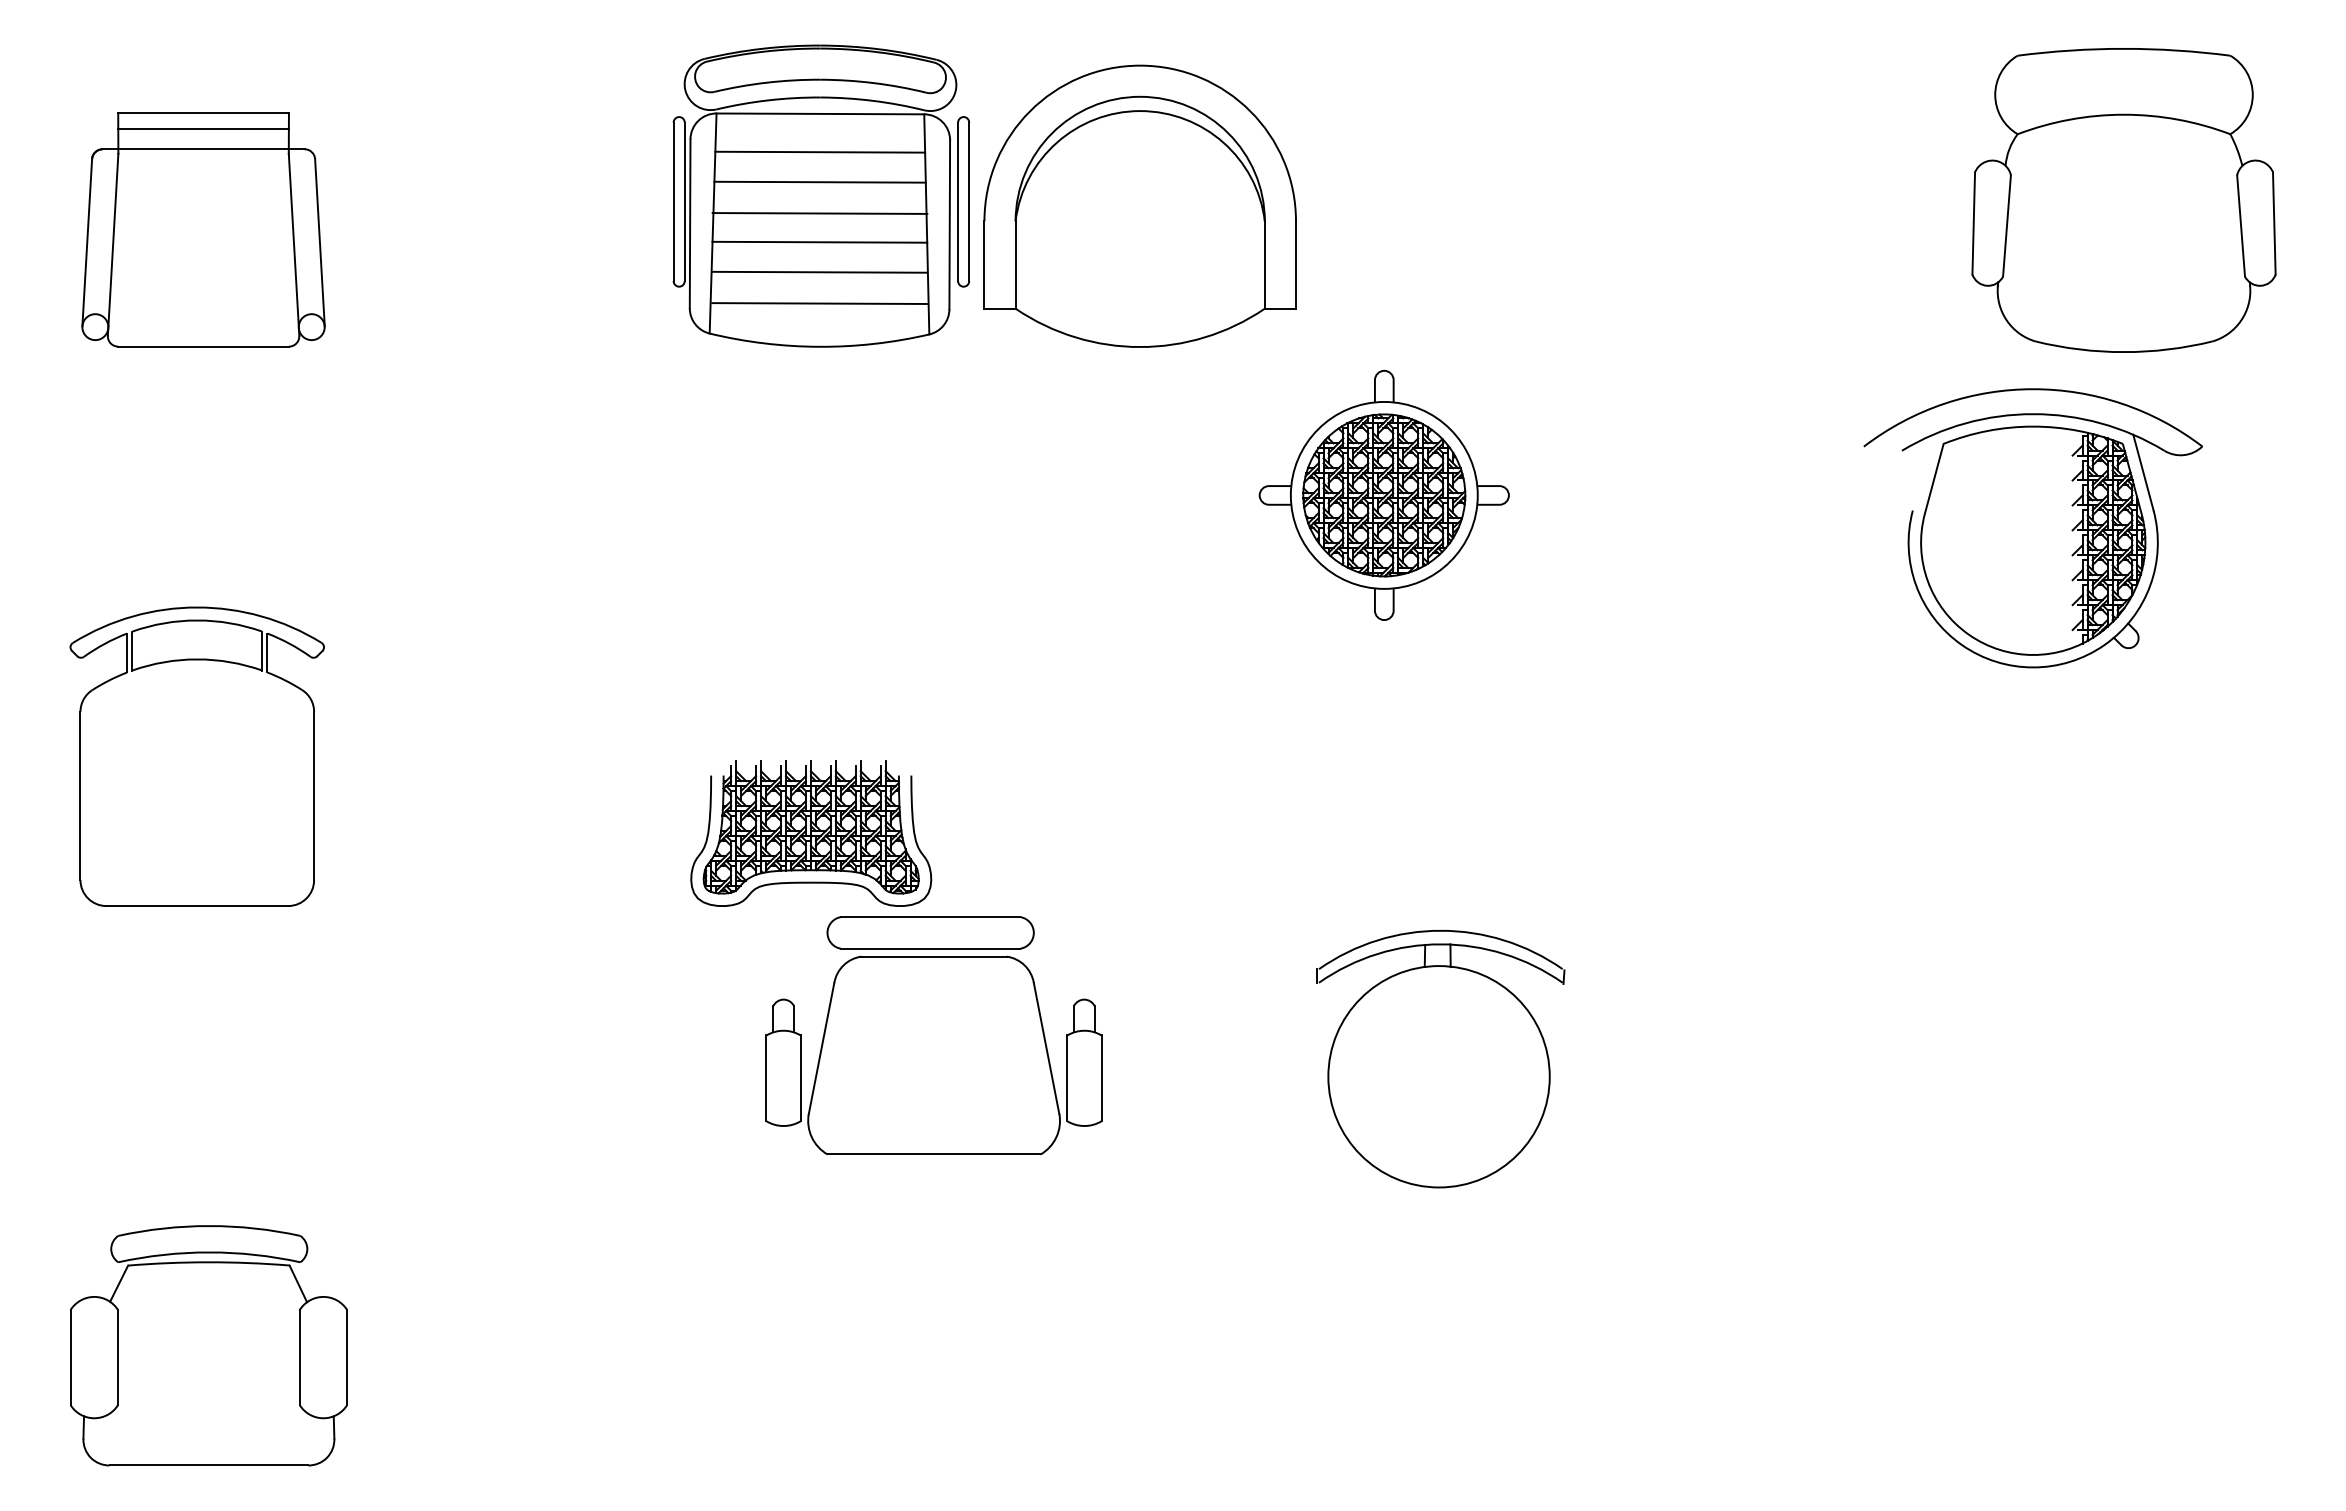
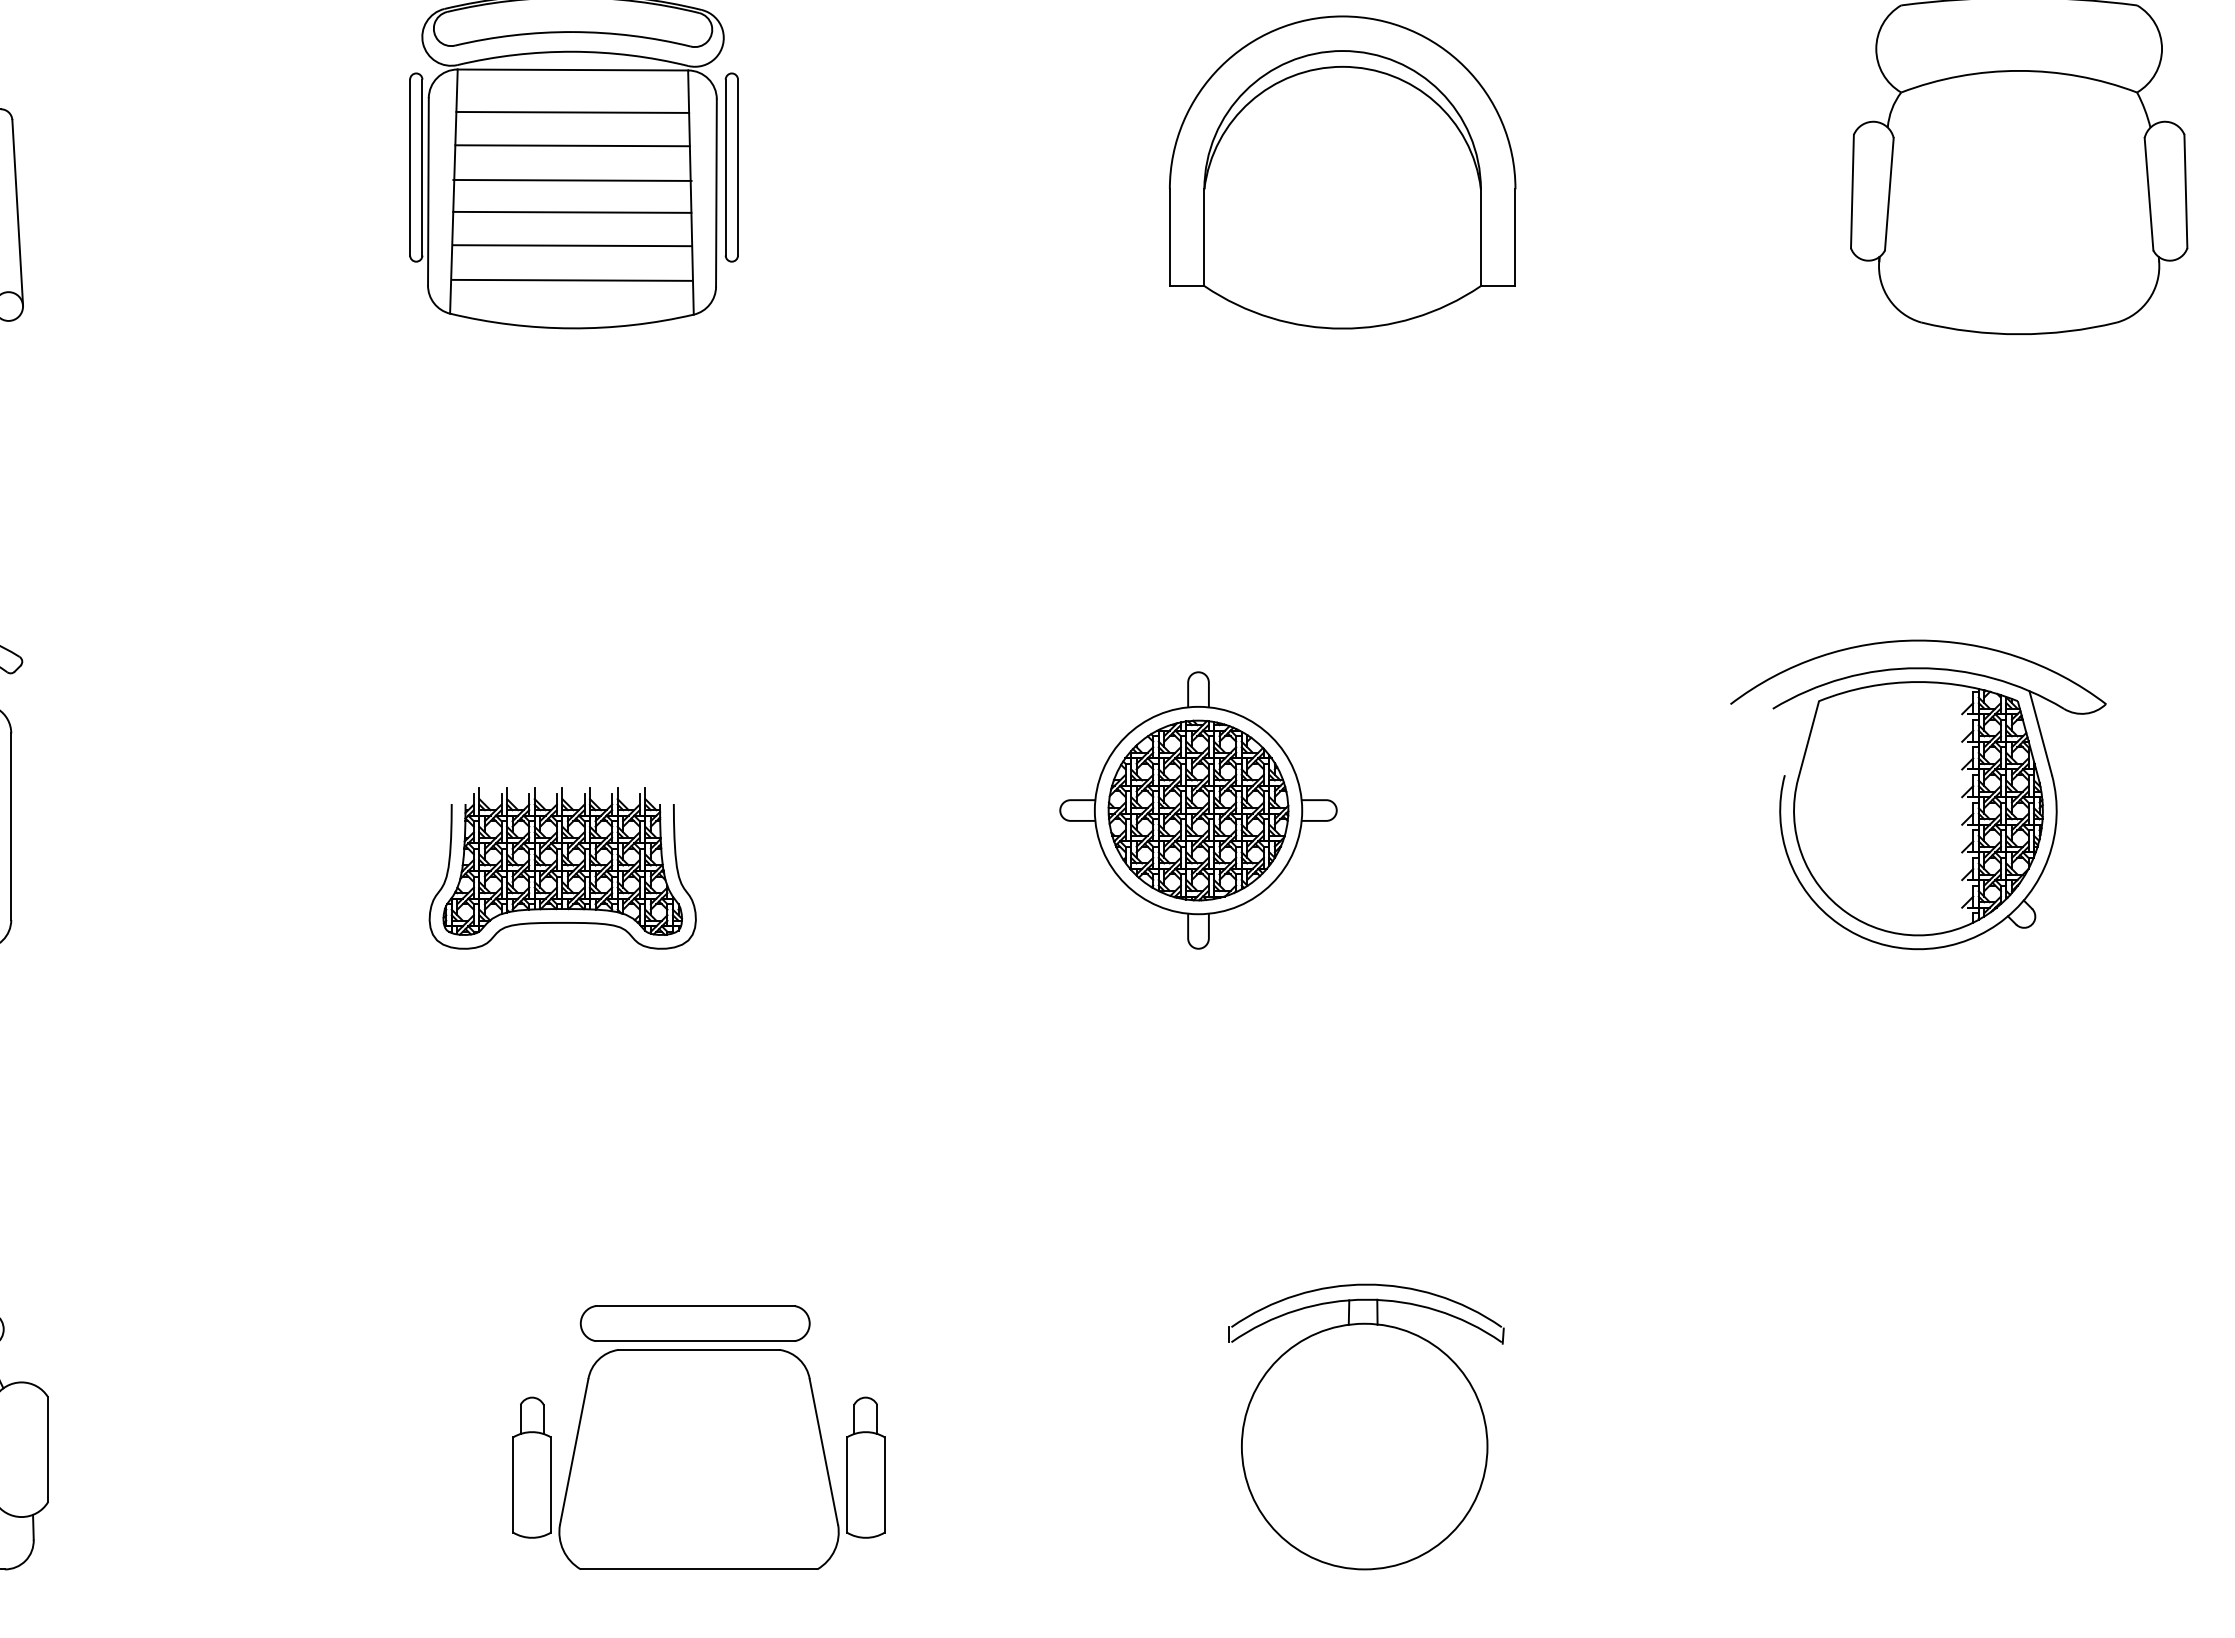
part: (1139, 205) -> (1341, 171), moved
part: (1383, 494) -> (1197, 809), moved
part: (2032, 528) -> (1917, 795), moved
part: (933, 1035) -> (698, 1437), moved
part: (1440, 1059) -> (1366, 1427), moved

